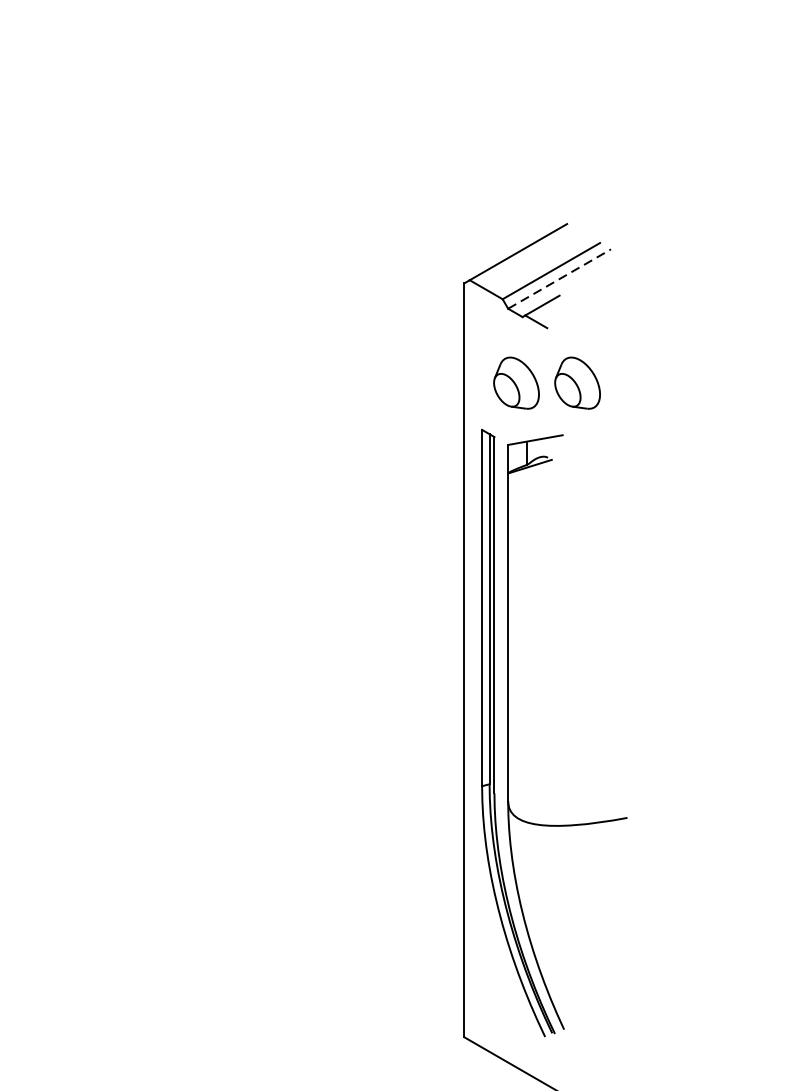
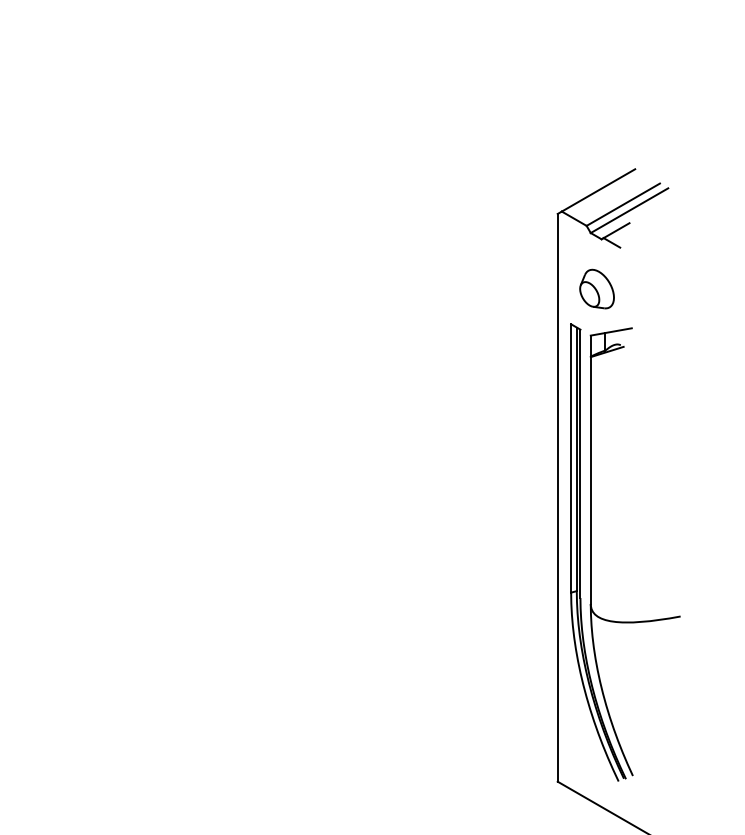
line: (559, 278) -> (629, 210), dashed -> solid
part: (576, 382) -> (642, 288), removed

